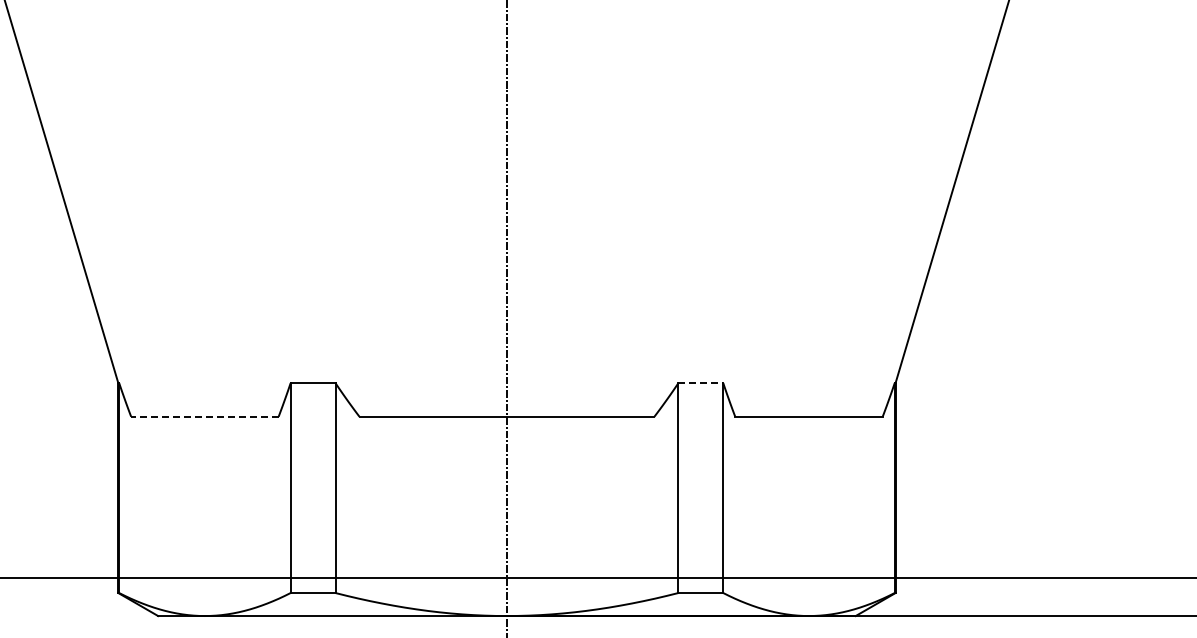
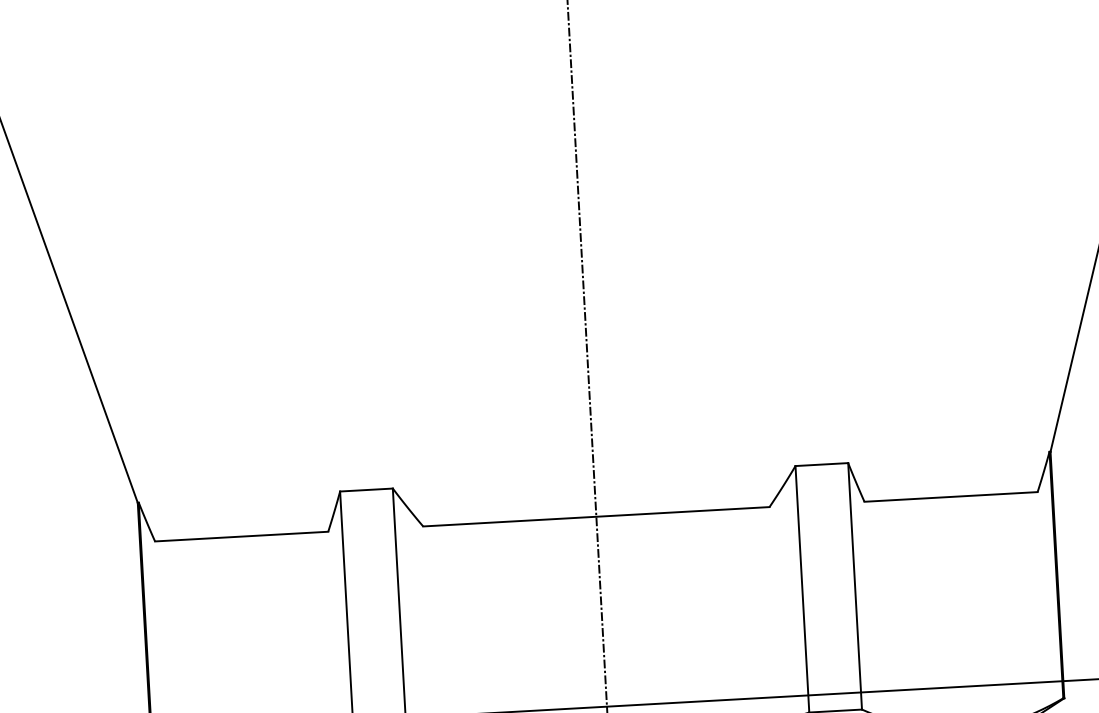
line: (701, 383) -> (822, 464), dashed -> solid
line: (204, 416) -> (241, 536), dashed -> solid

